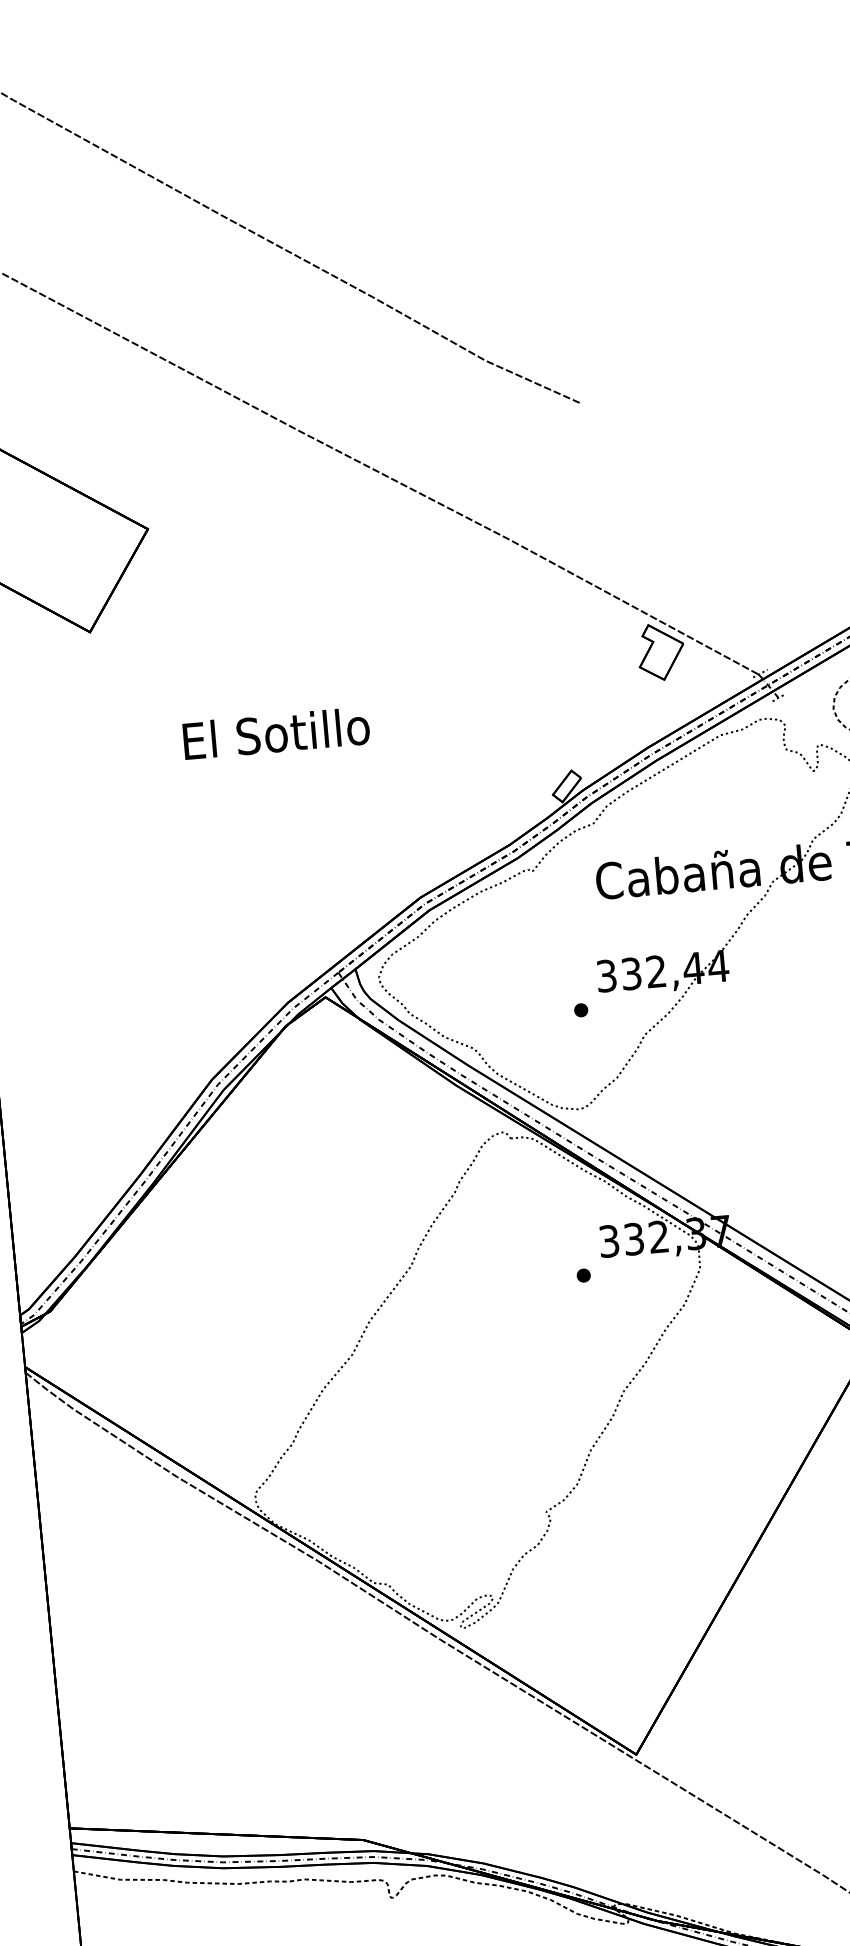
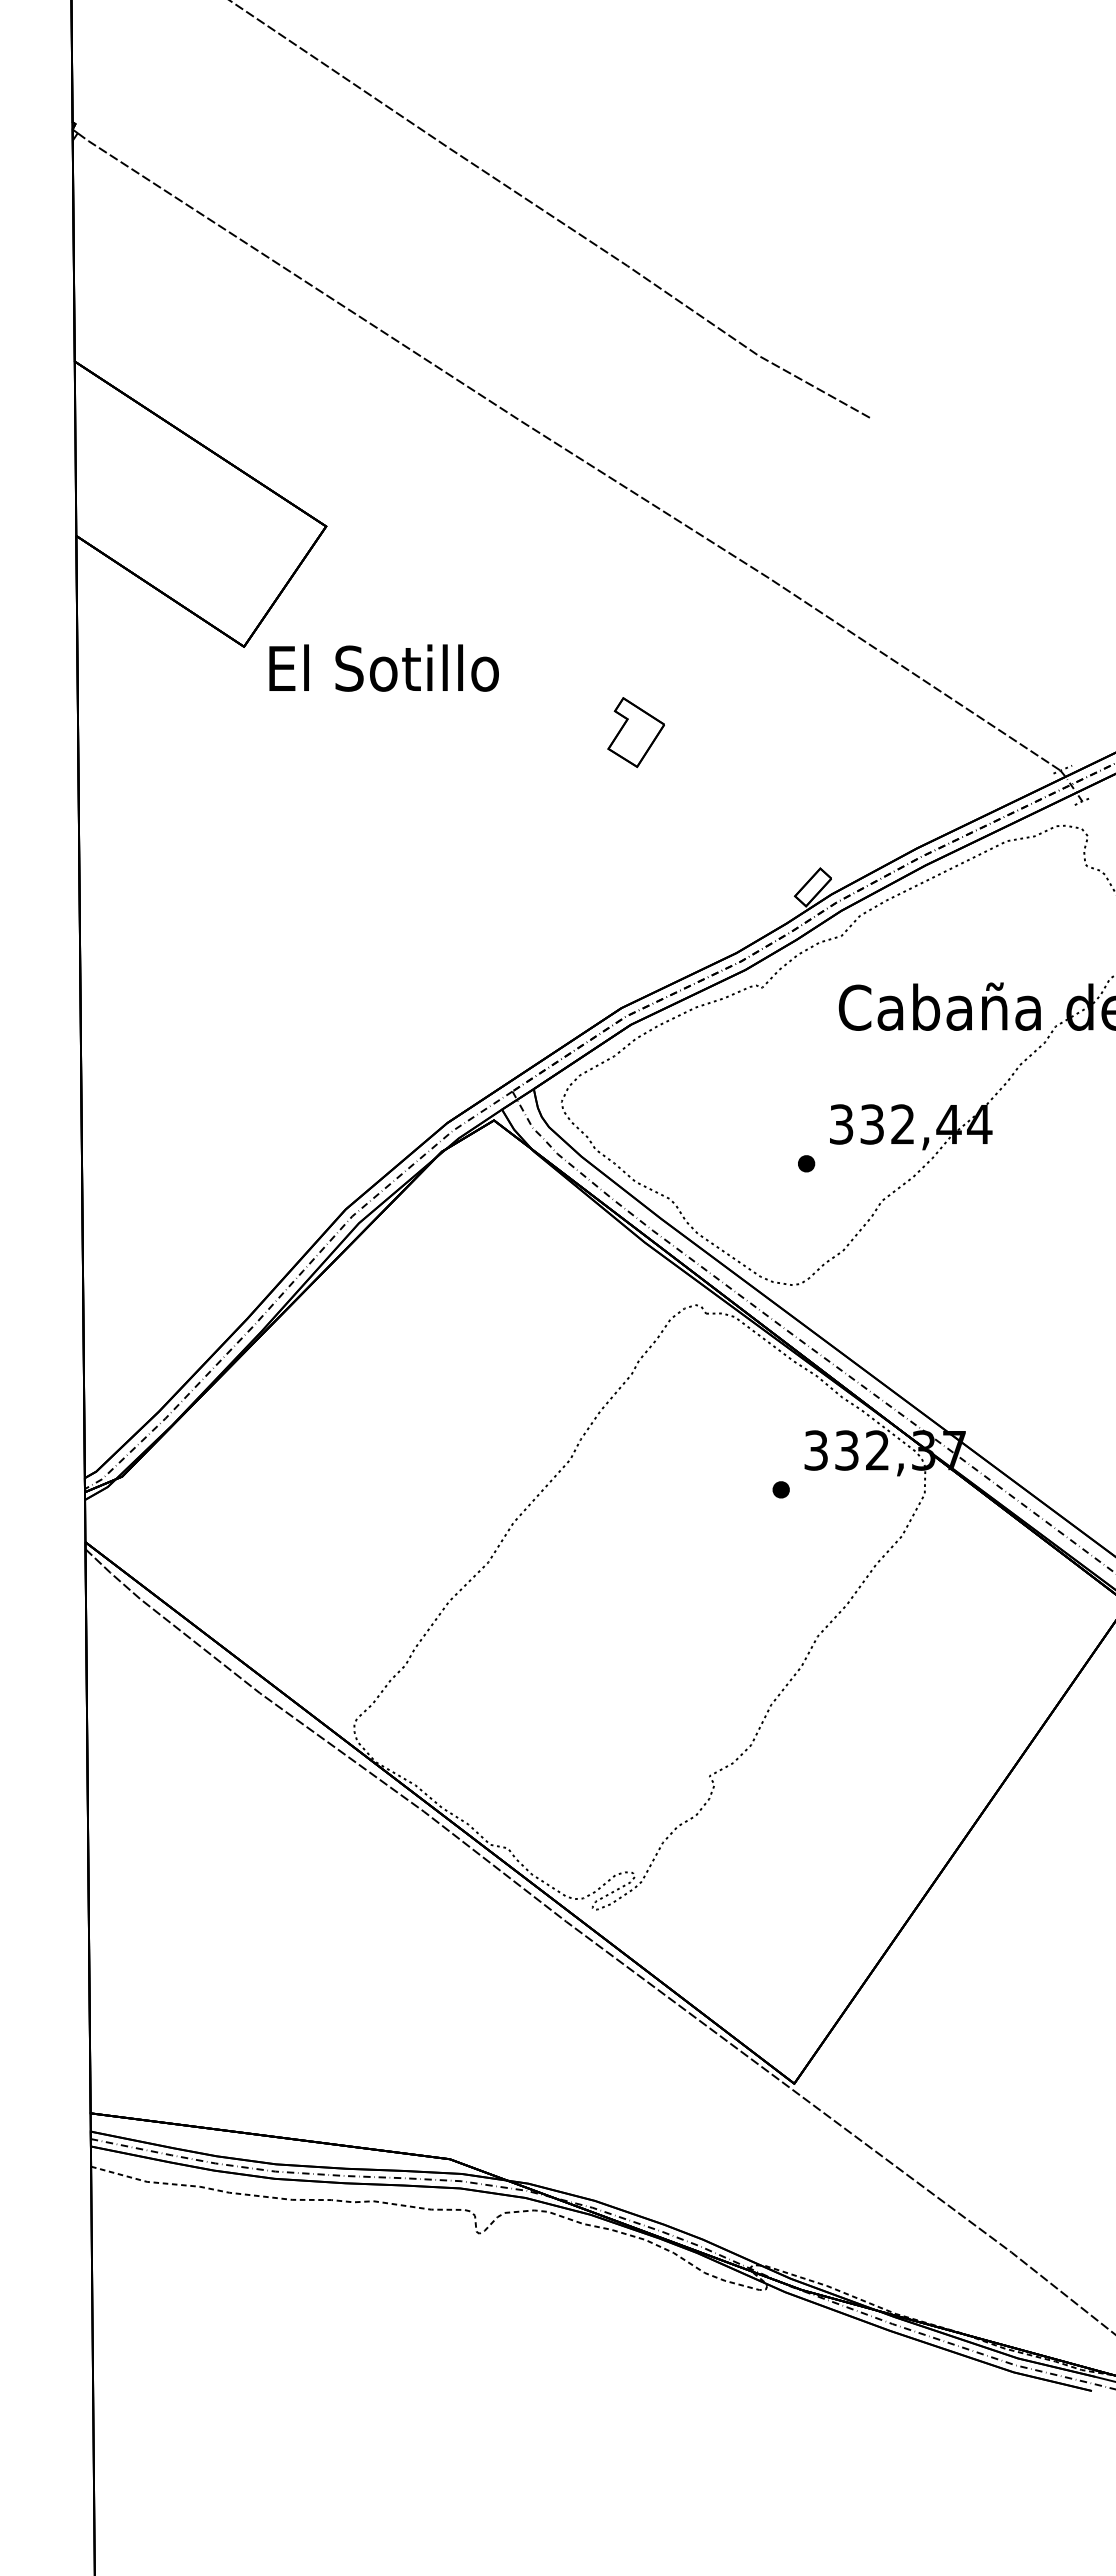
part: (660, 652) -> (635, 732), moved
text: (275, 732) -> (383, 667), moved

